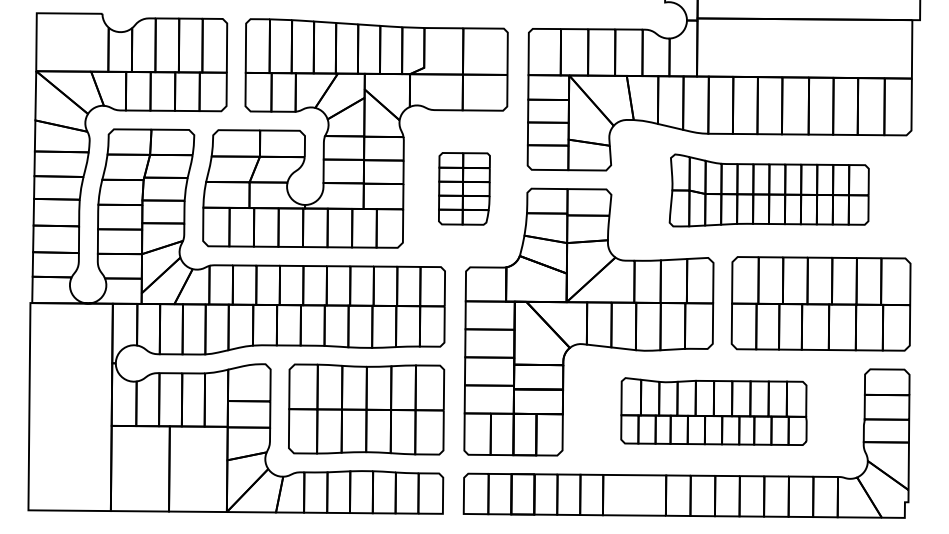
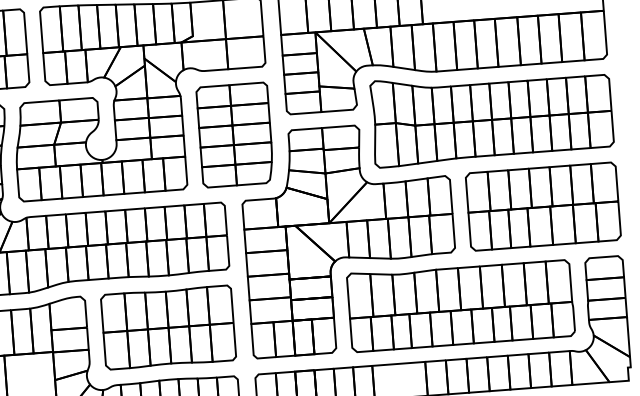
part: (464, 188) -> (235, 134), size x1.67
part: (769, 190) -> (491, 114), size x1.43
part: (713, 411) -> (460, 304), size x1.43

